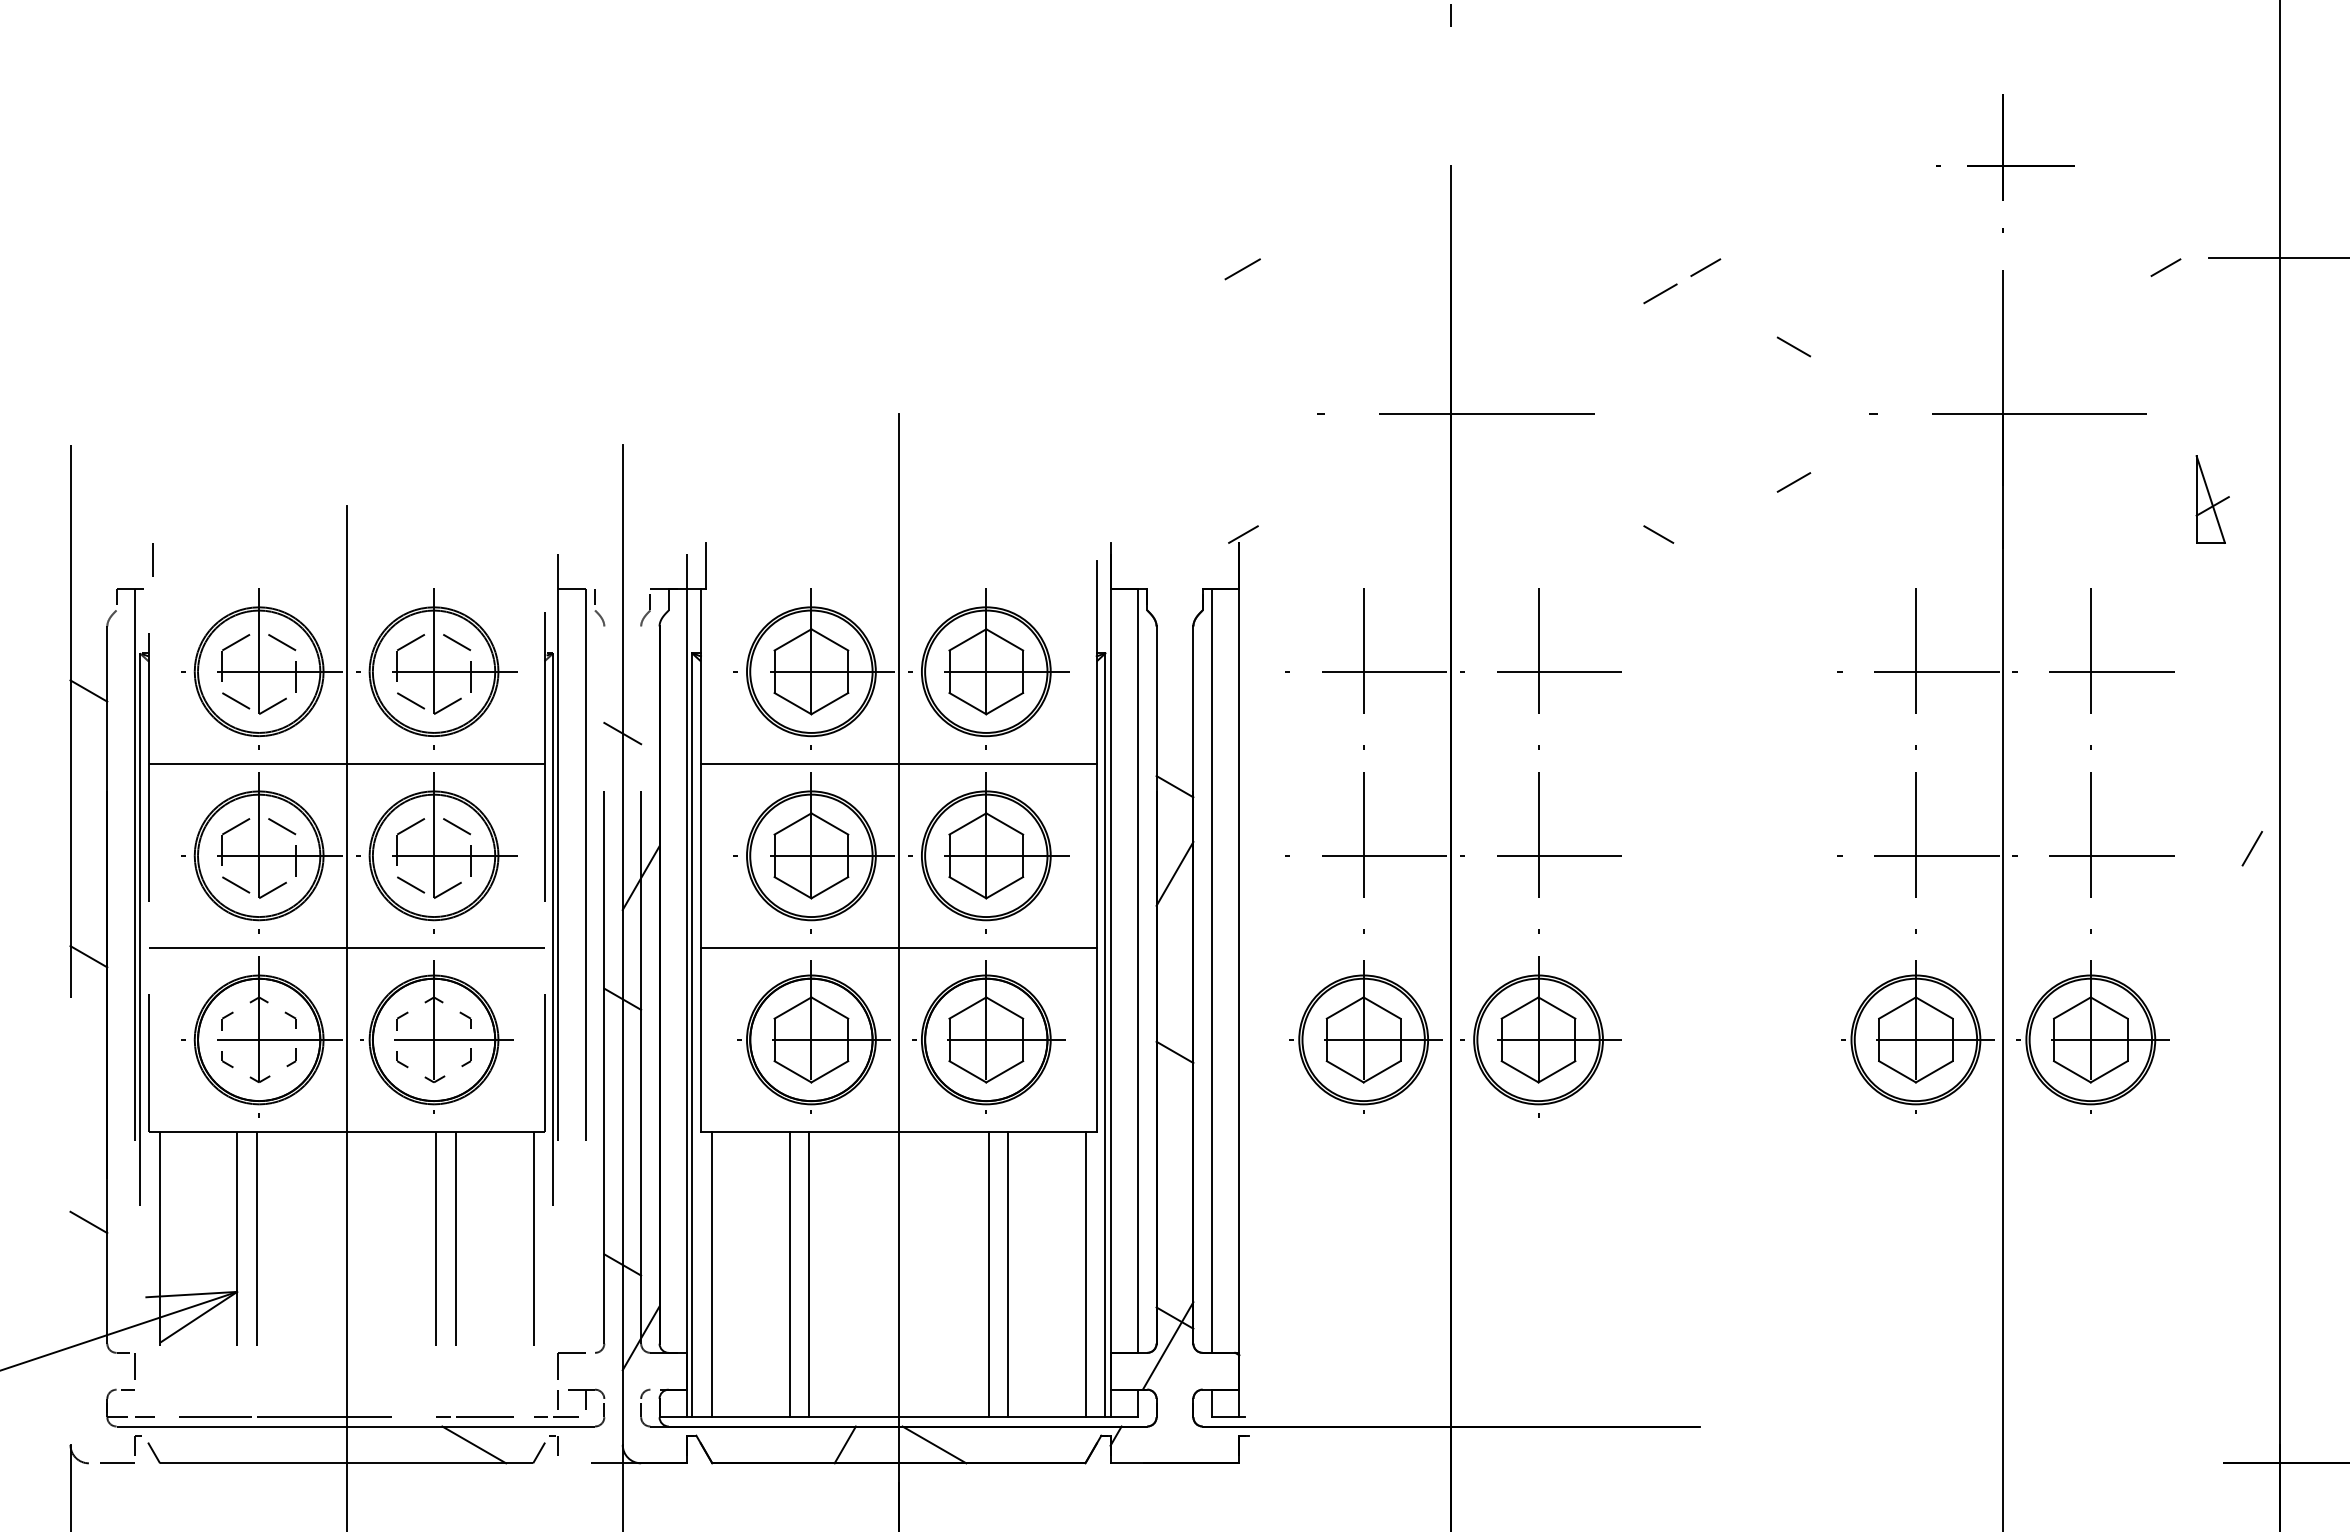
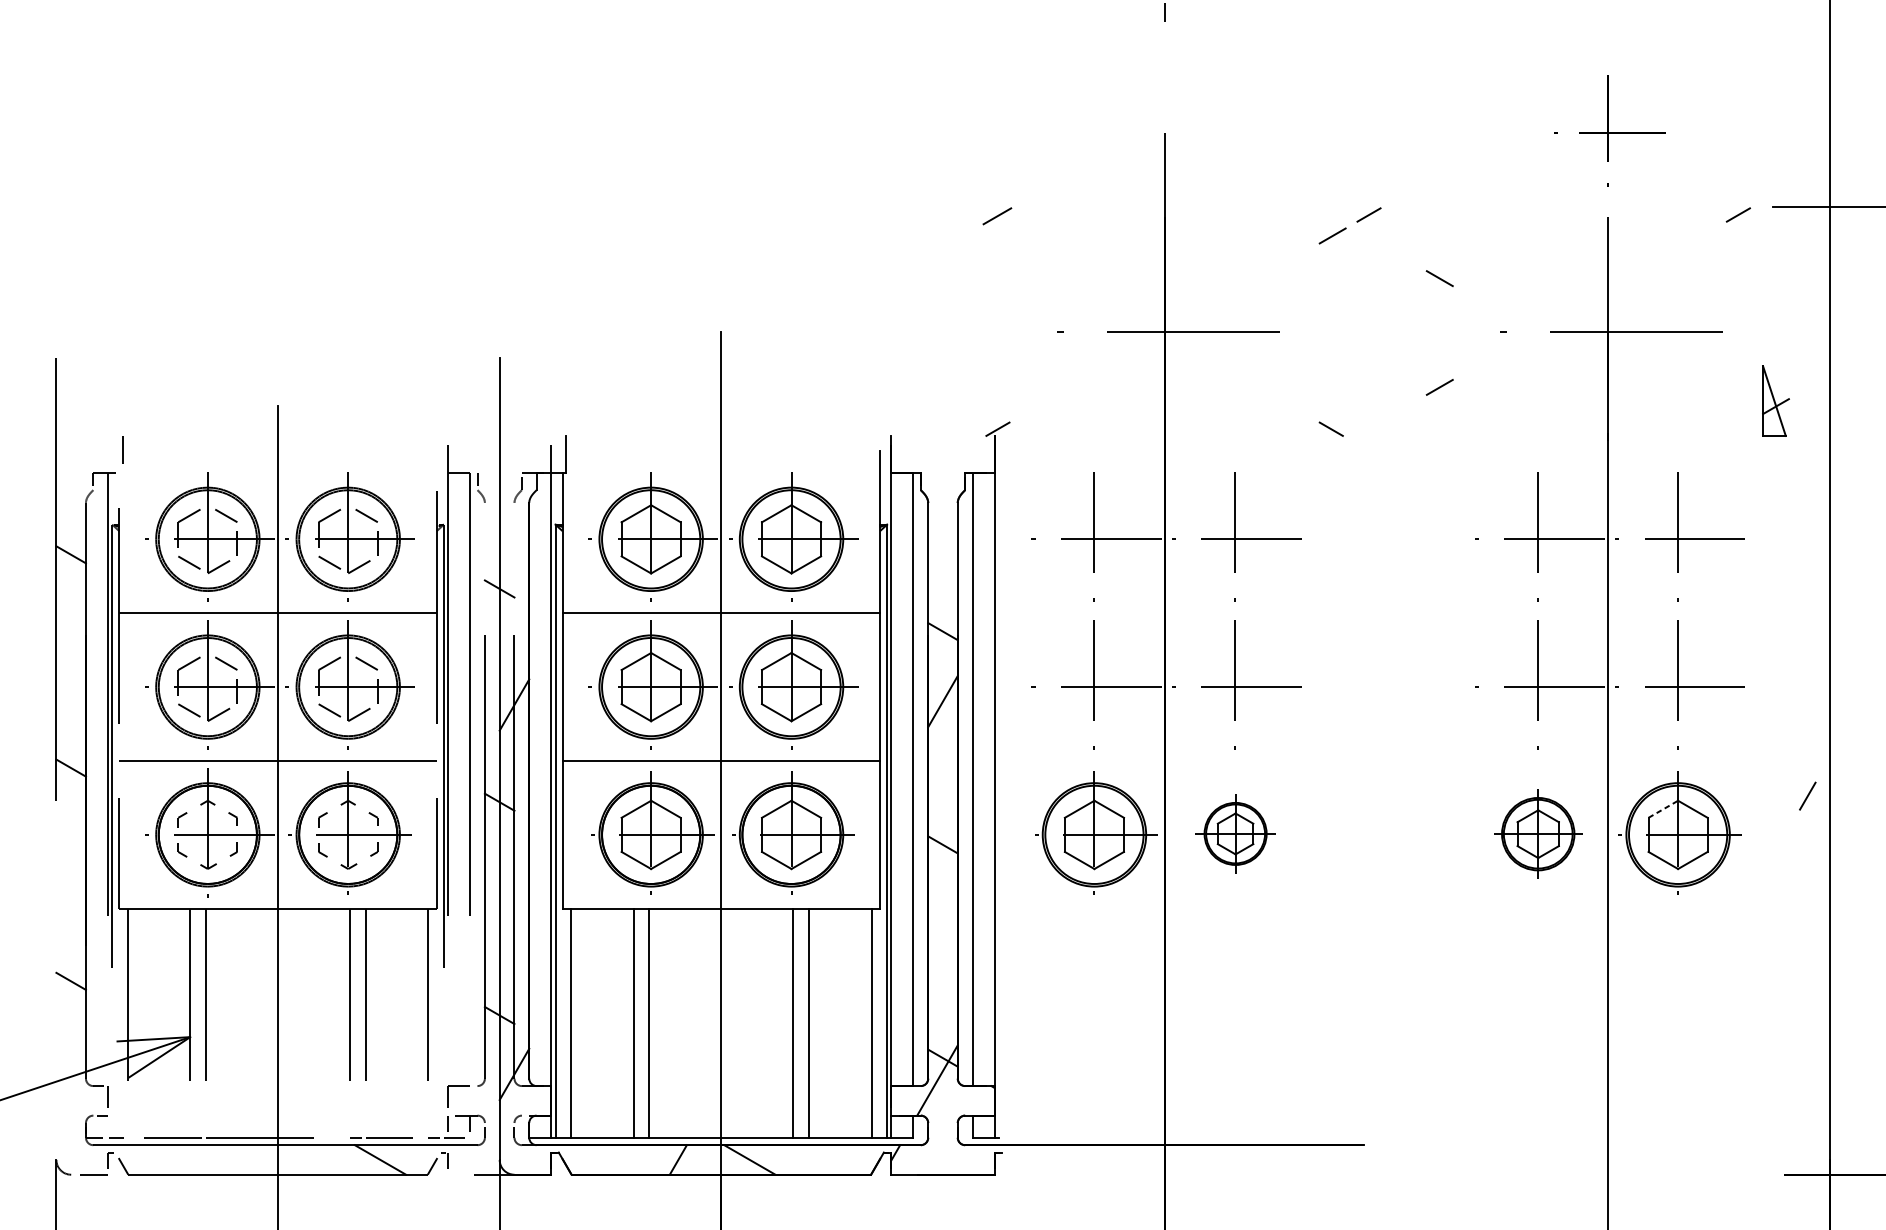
line: (2251, 848) -> (1807, 796), moved
line: (2072, 1007) -> (1663, 808), solid -> dashed
part: (1540, 1036) -> (1236, 832), size x0.6
part: (1917, 1036) -> (1539, 832), size x0.7

